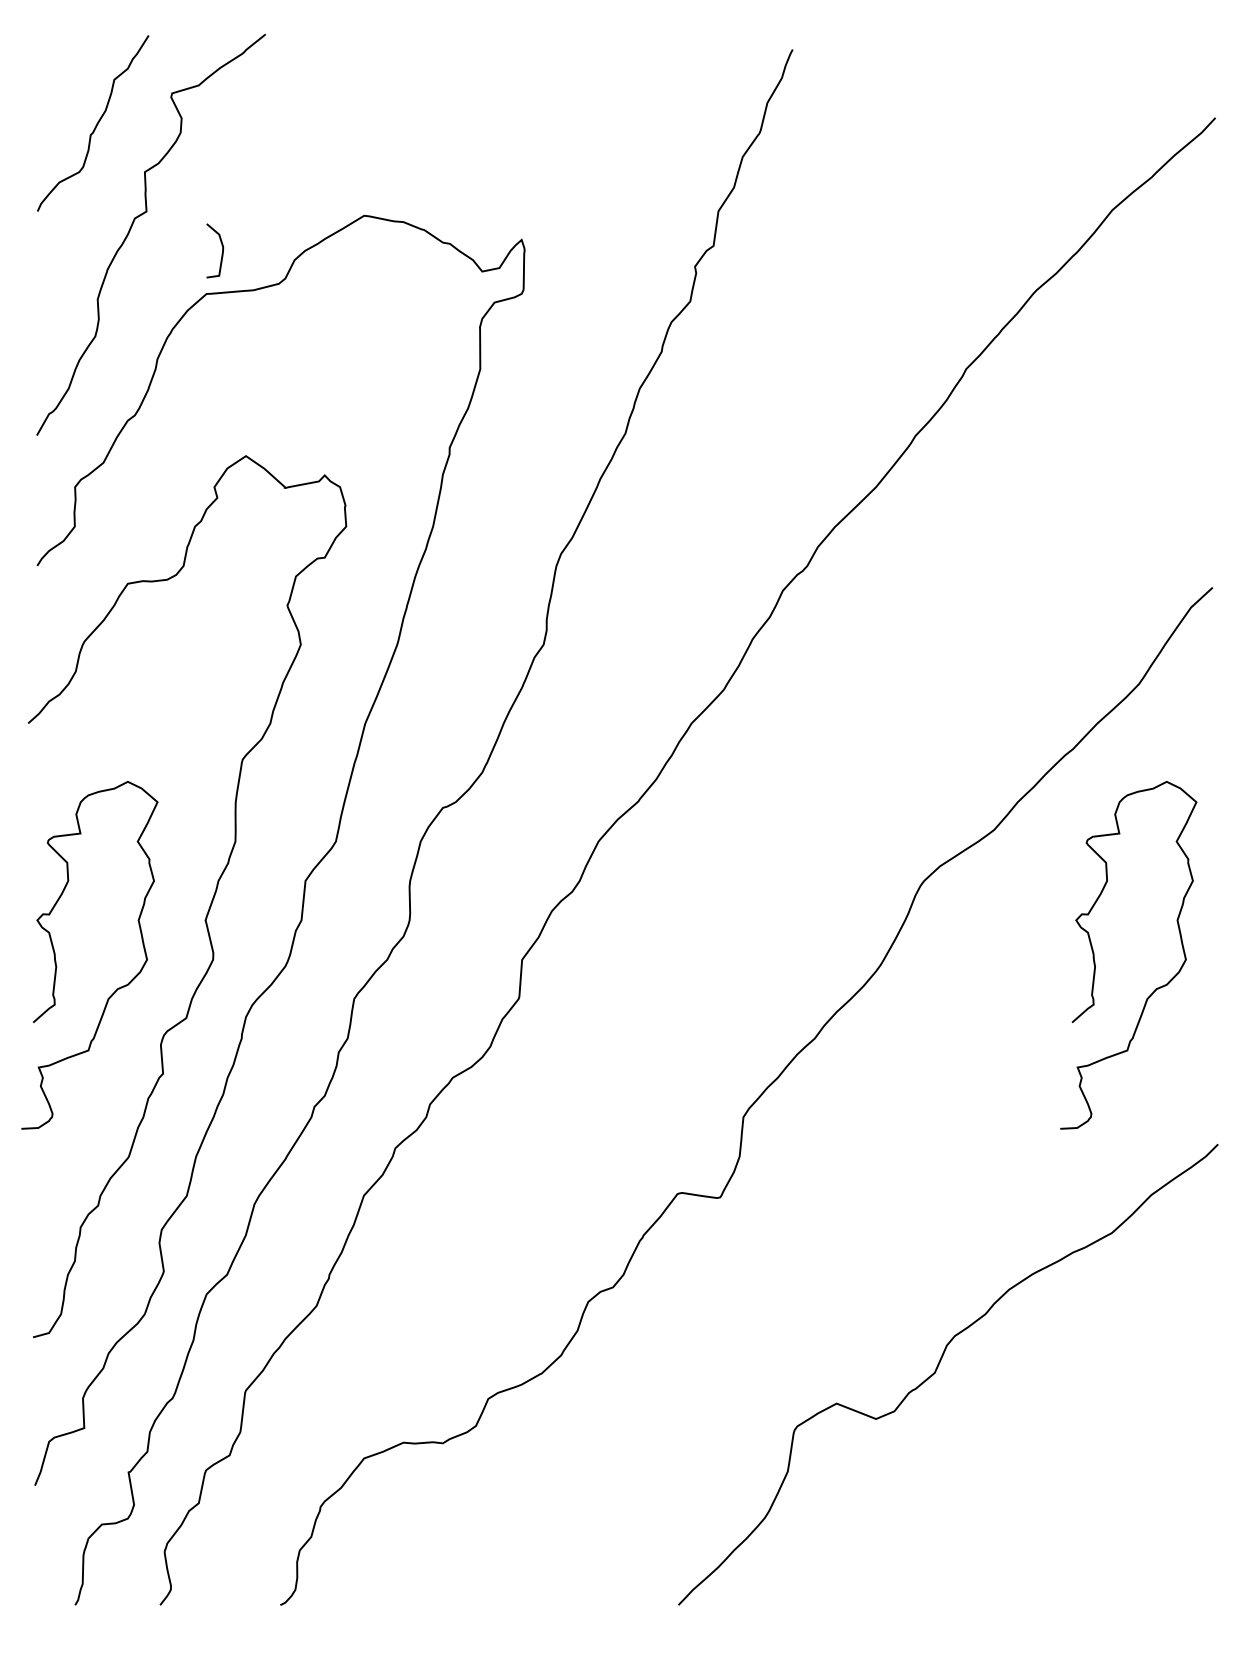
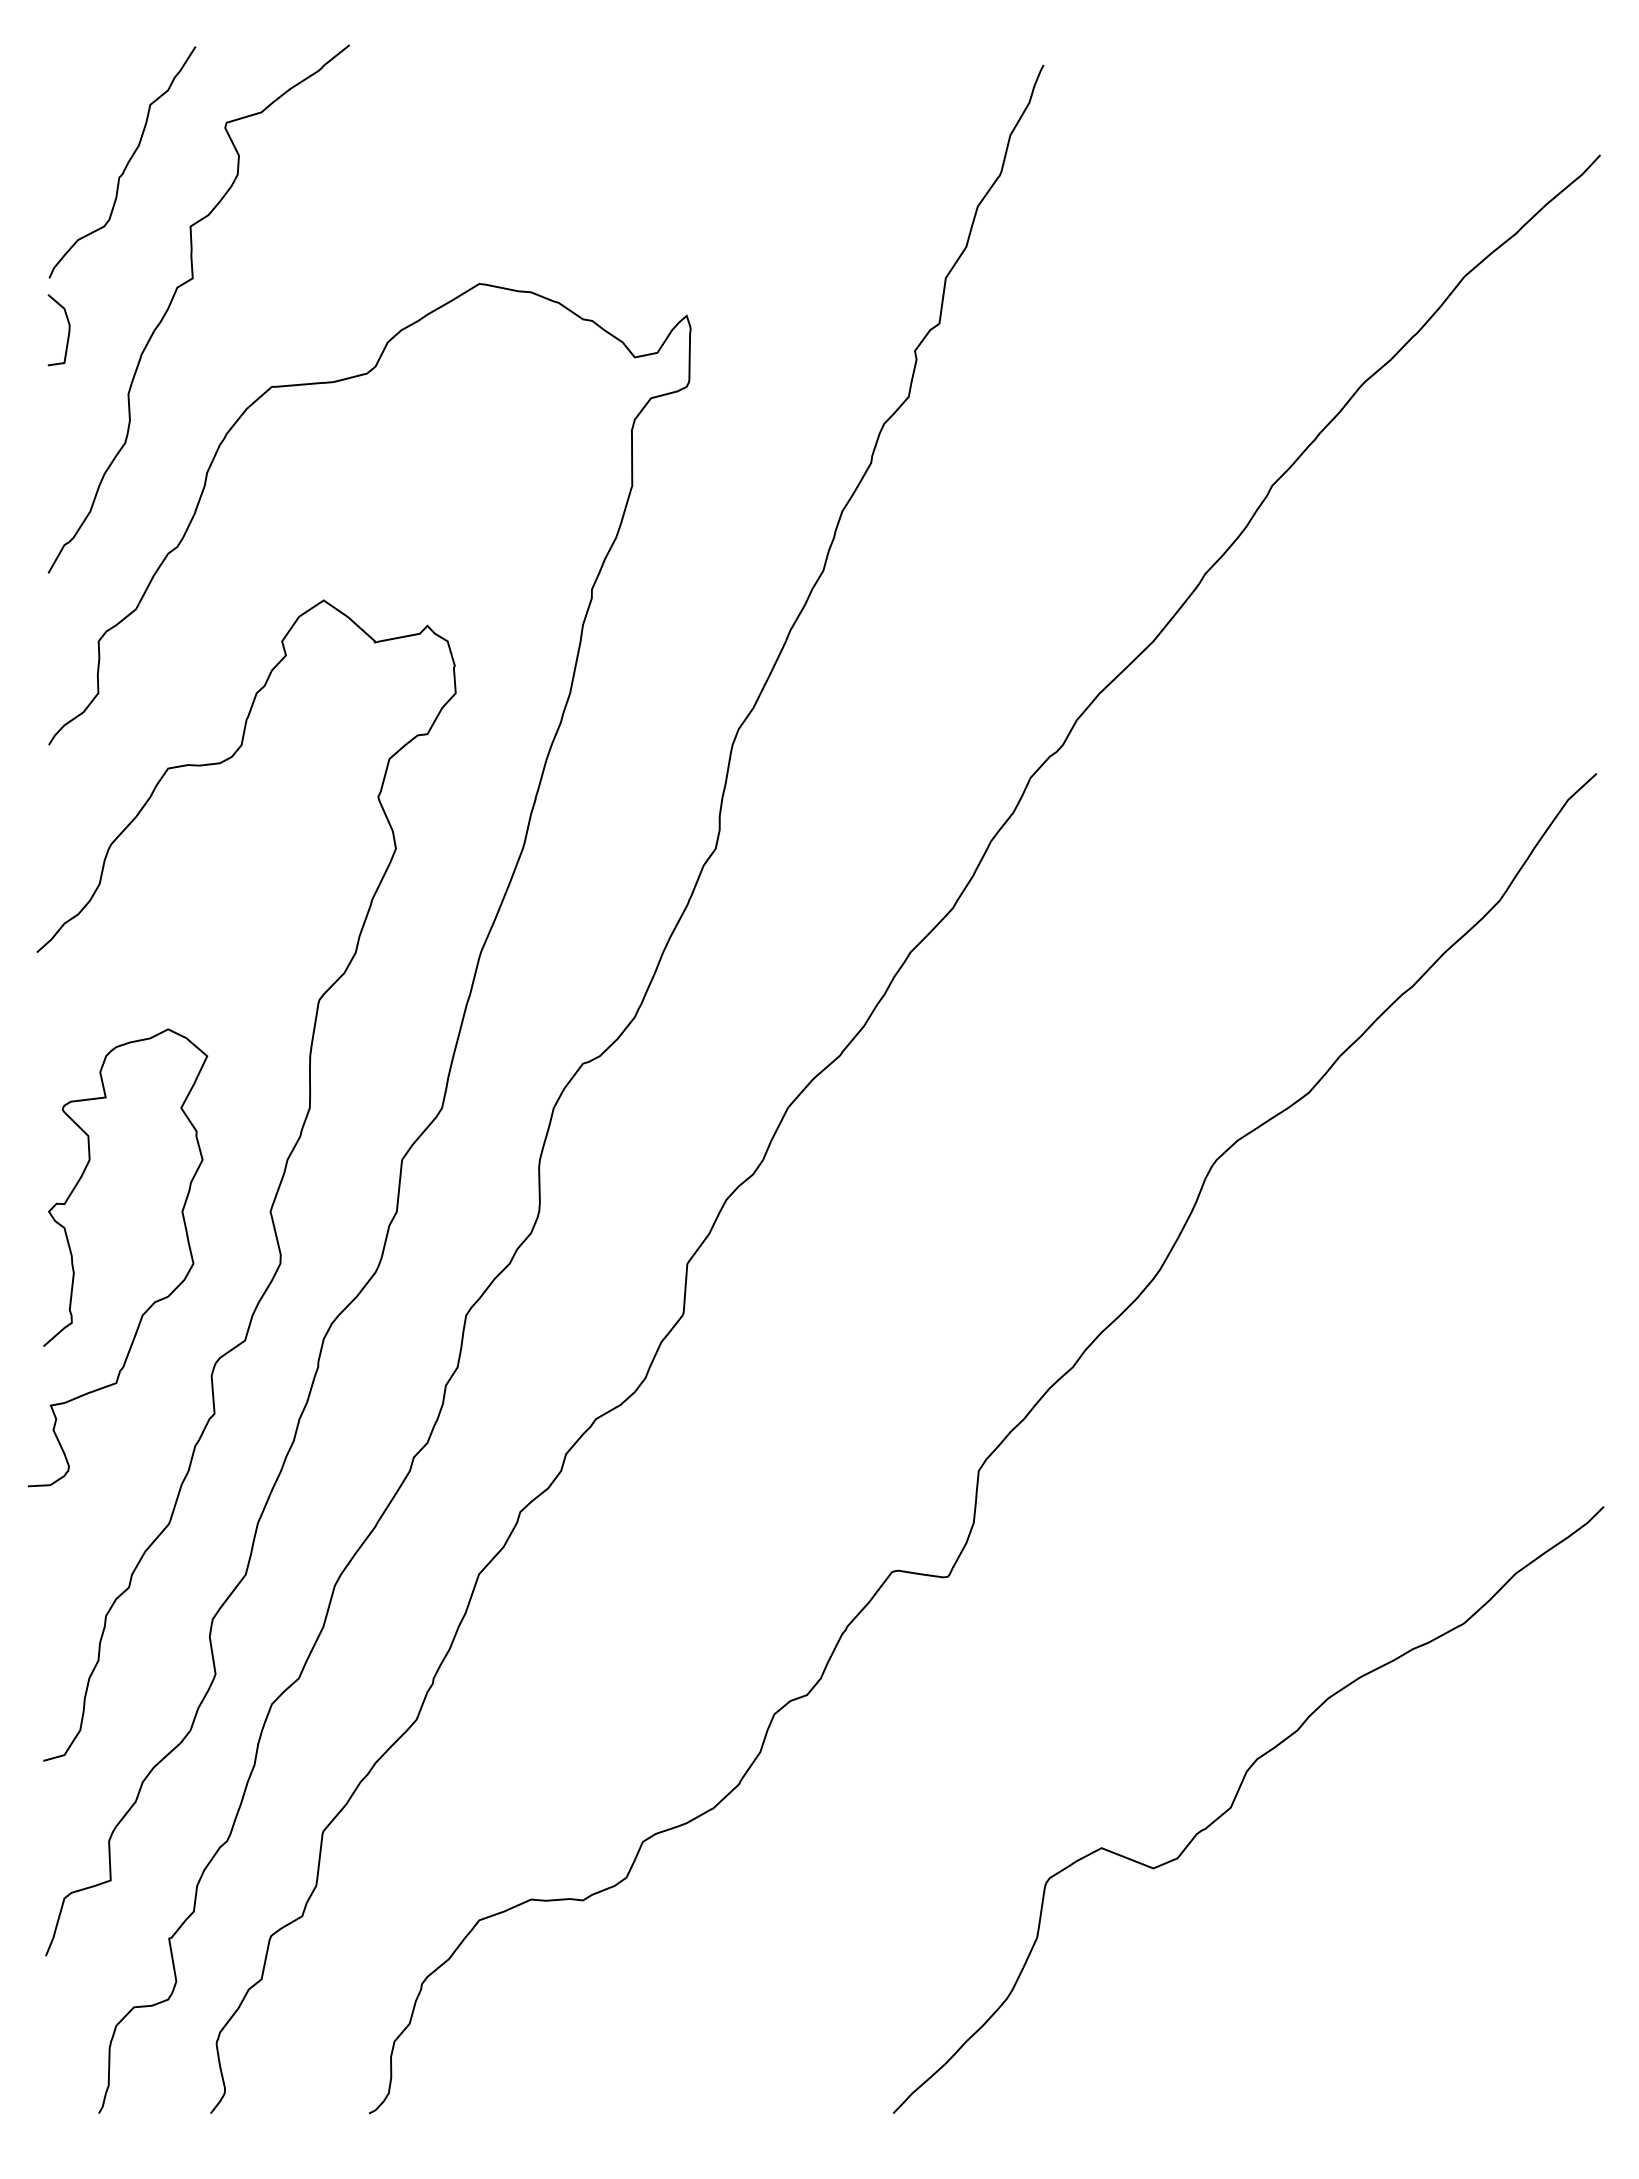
curve: (222, 251) -> (68, 330), moved
curve: (1094, 958) -> (1441, 1262), removed

